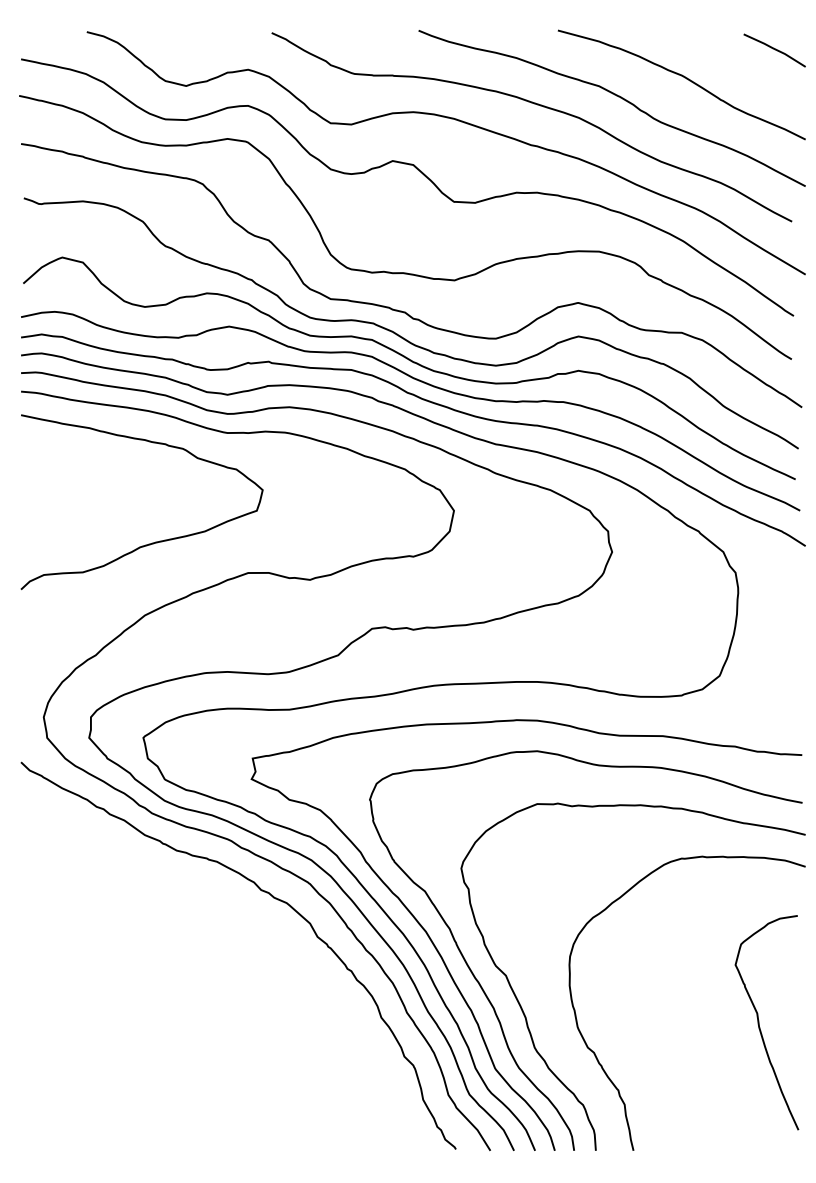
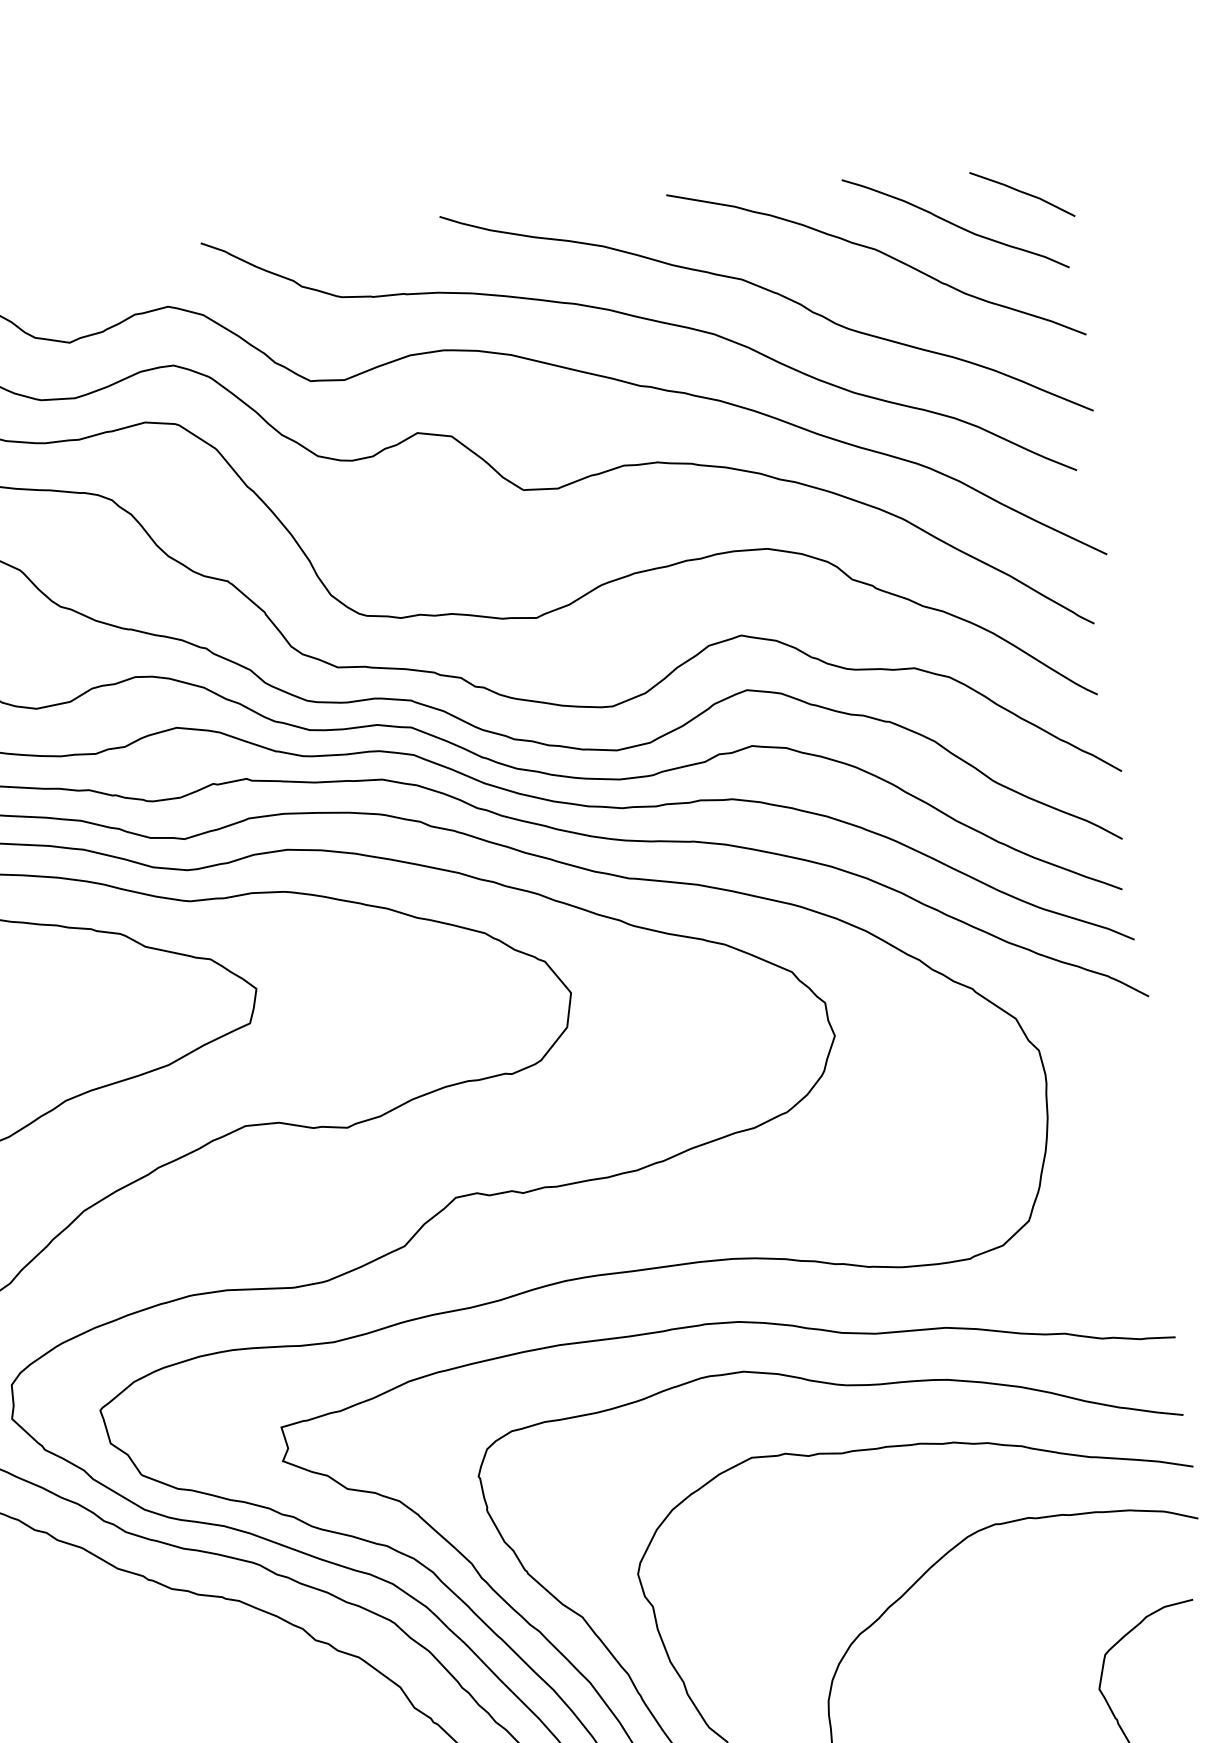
curve: (732, 64) -> (955, 223), added

